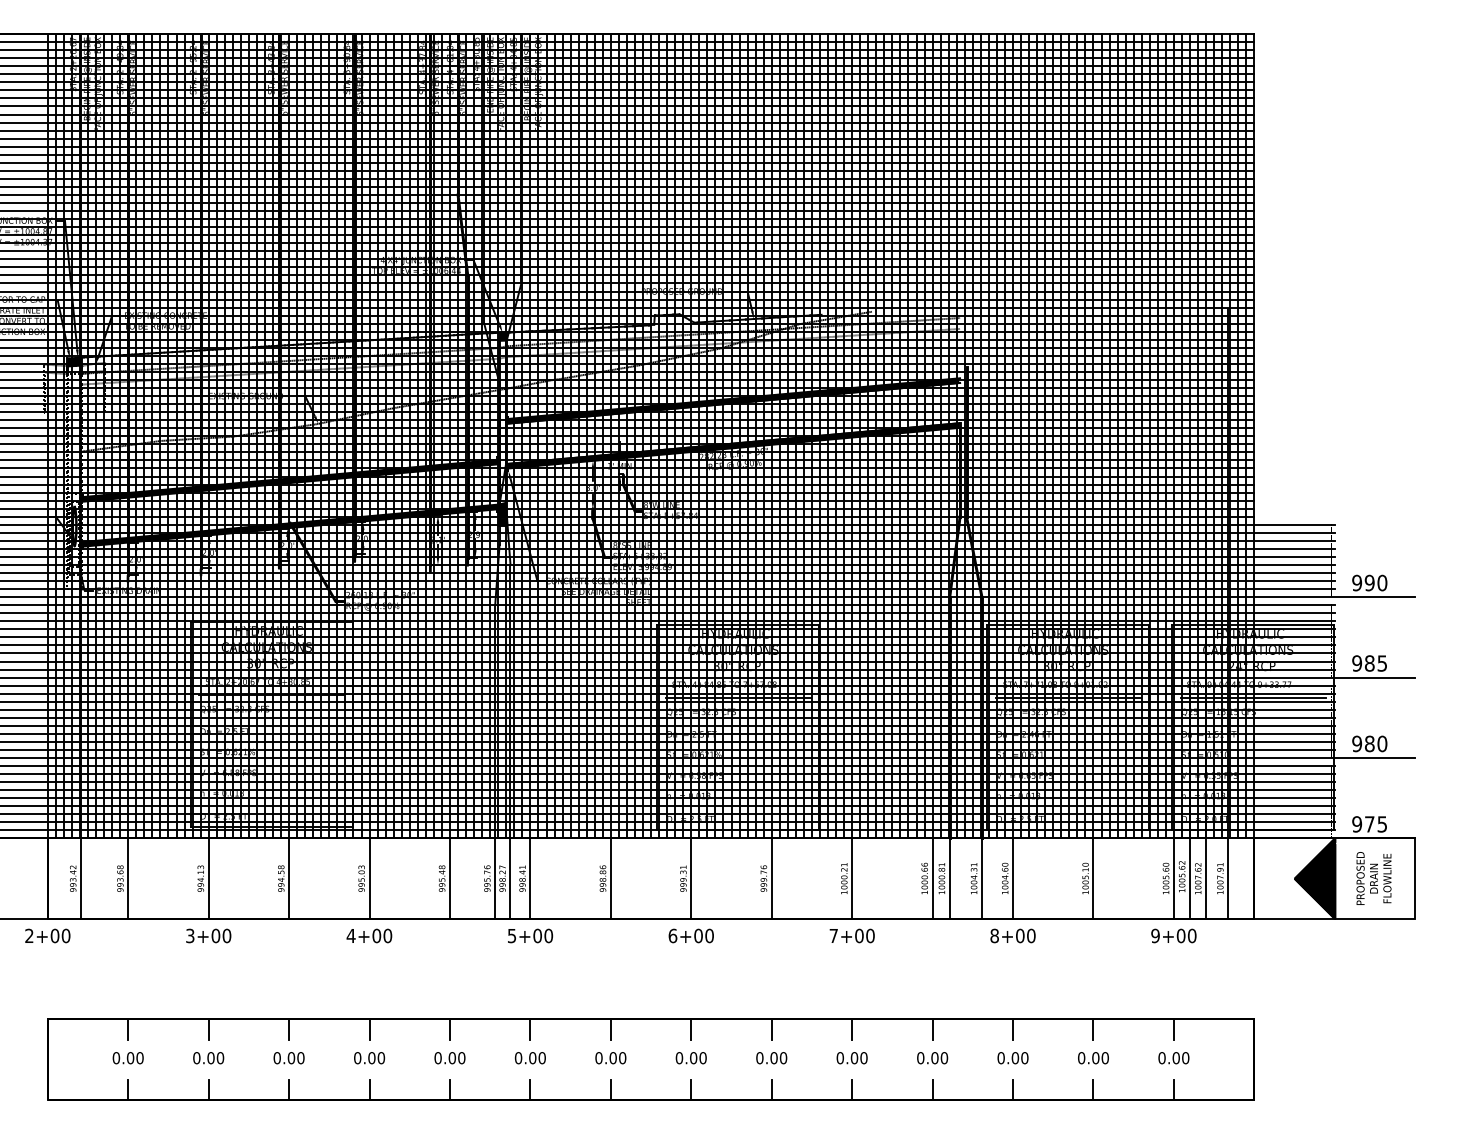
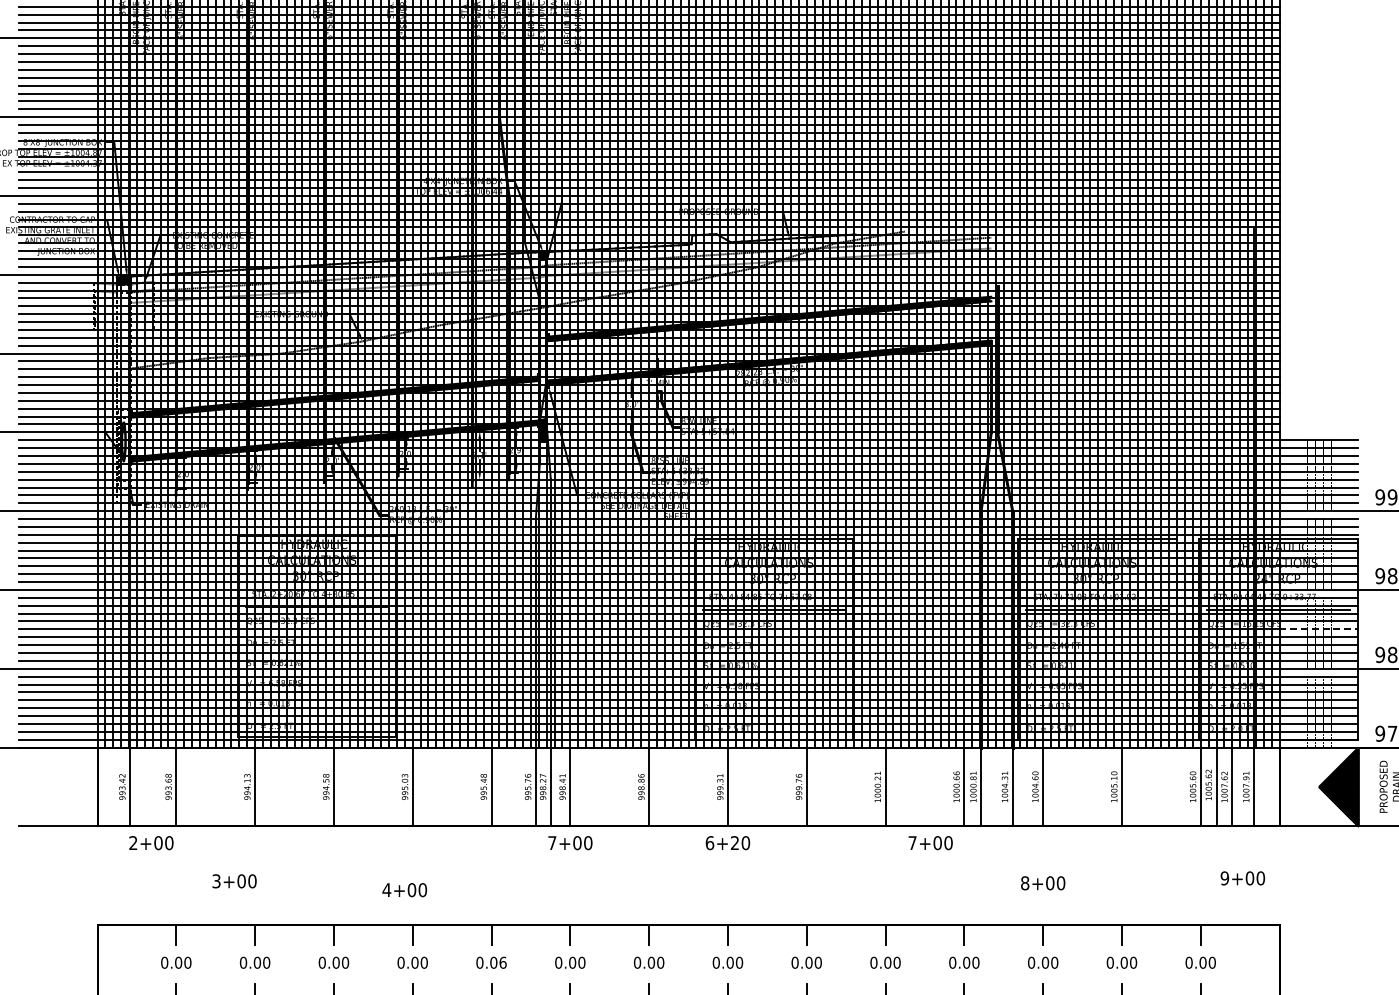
line: (1295, 717) -> (1319, 629), solid -> dashed
text: (47, 935) -> (151, 842), moved
text: (208, 935) -> (234, 880), moved
text: (369, 935) -> (404, 889), moved
text: (698, 935) -> (734, 842), 6+00 -> 6+20
text: (851, 935) -> (929, 842), moved
text: (1012, 935) -> (1042, 882), moved
text: (1173, 935) -> (1242, 877), moved
text: (512, 936) -> (552, 843), 5+00 -> 7+00
text: (461, 1057) -> (502, 962), 0.00 -> 0.06

